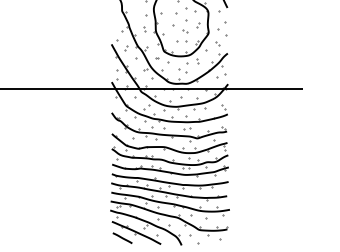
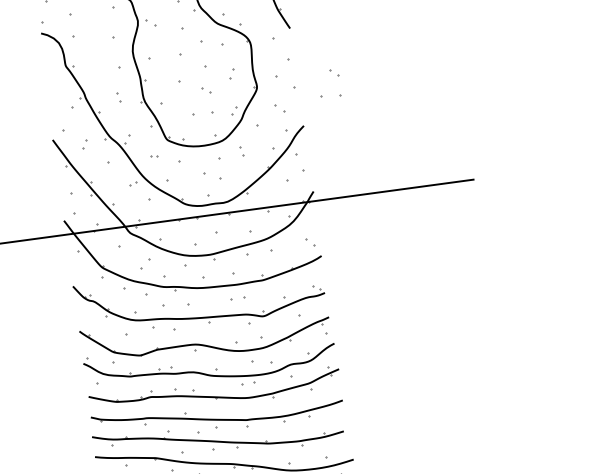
part: (242, 35) -> (330, 83), added

